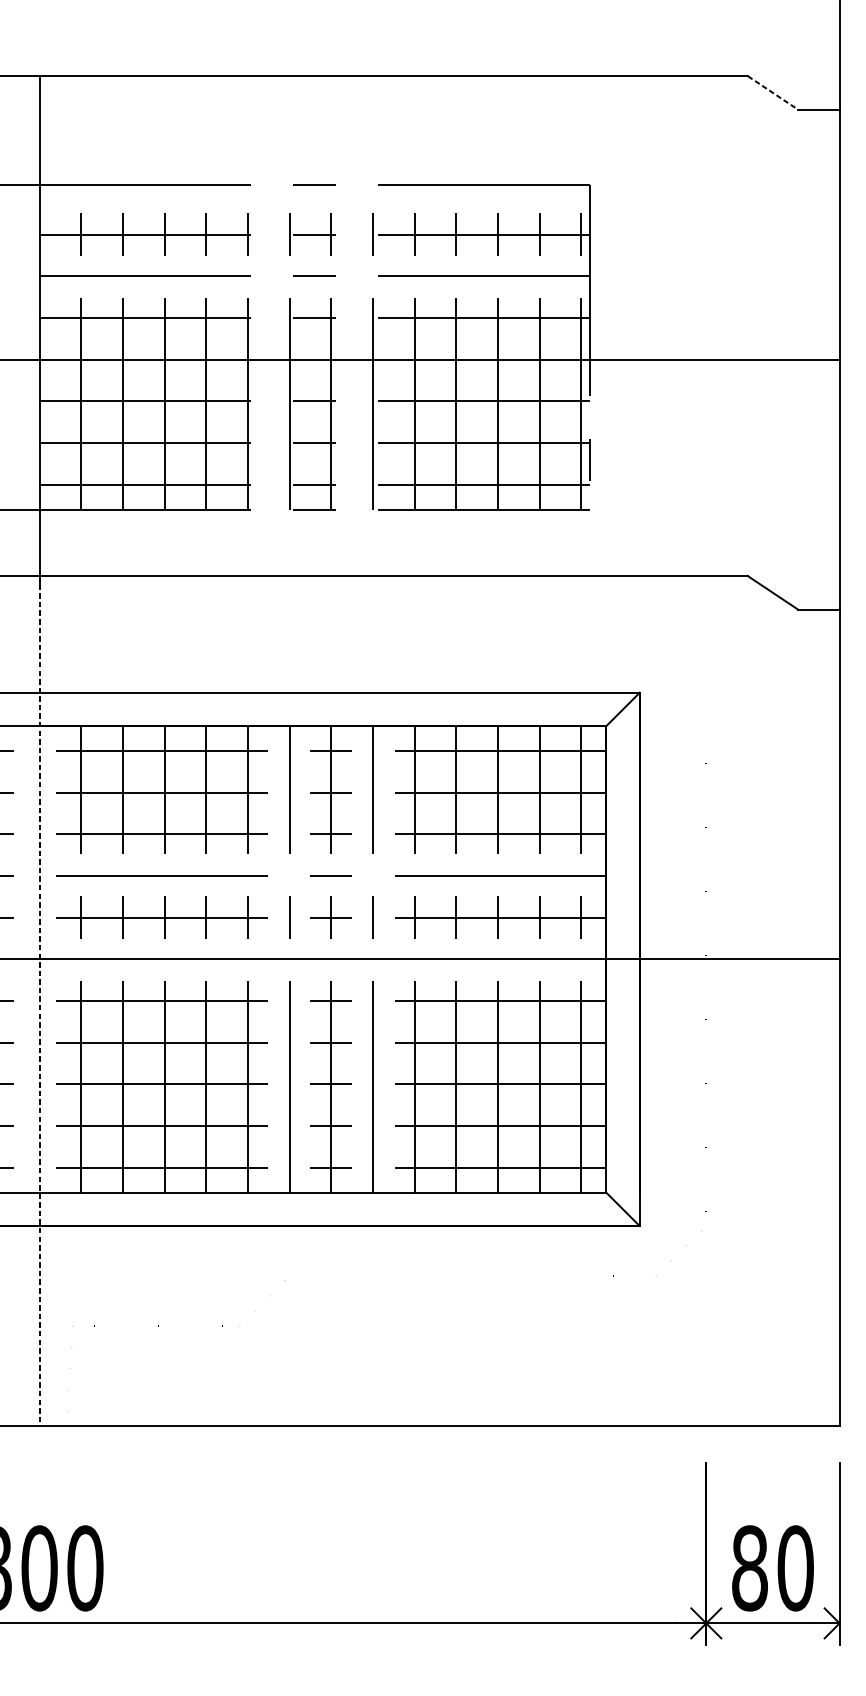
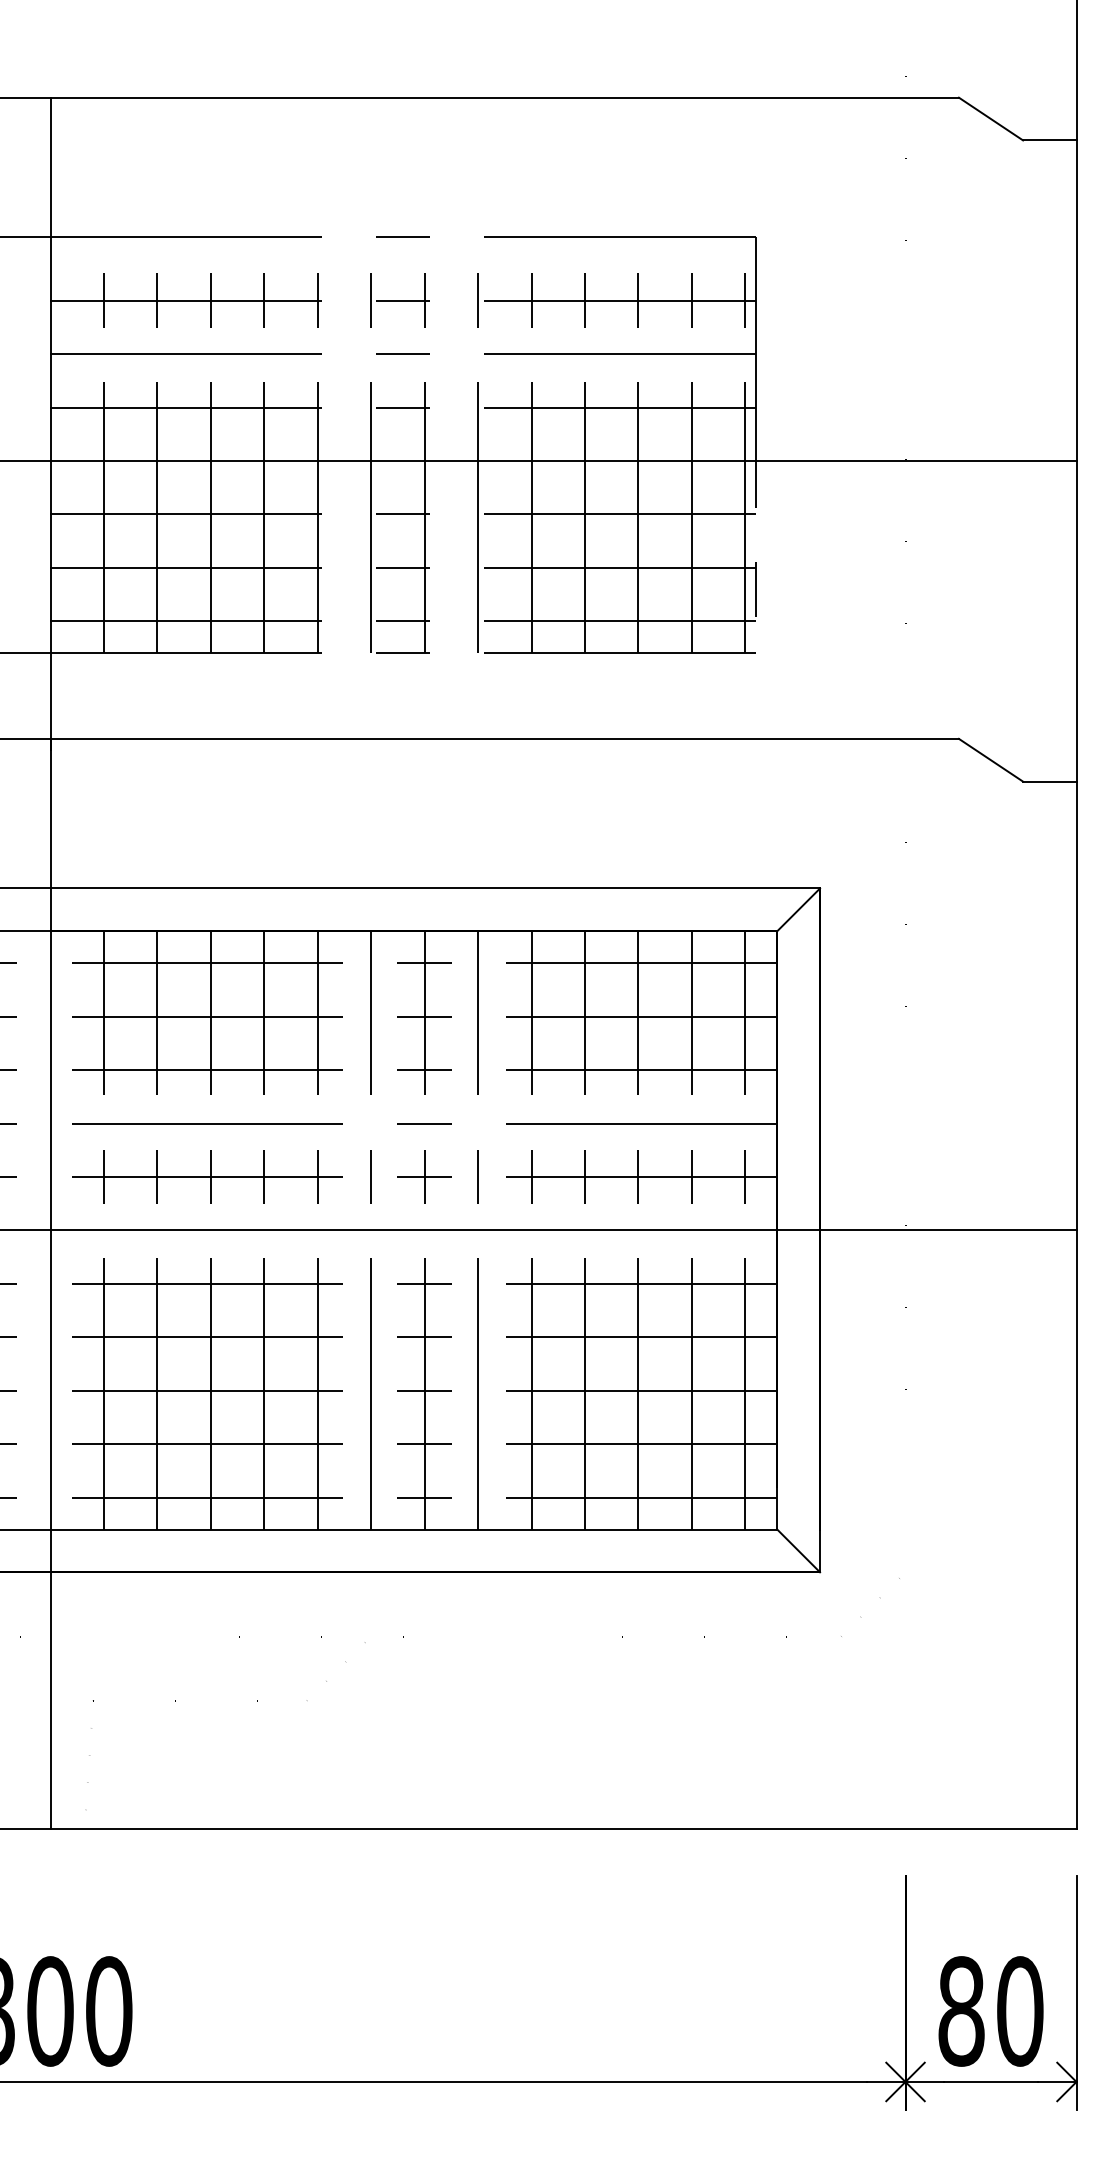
line: (773, 93) -> (991, 119), dashed -> solid
line: (39, 1001) -> (50, 1284), dashed -> solid

